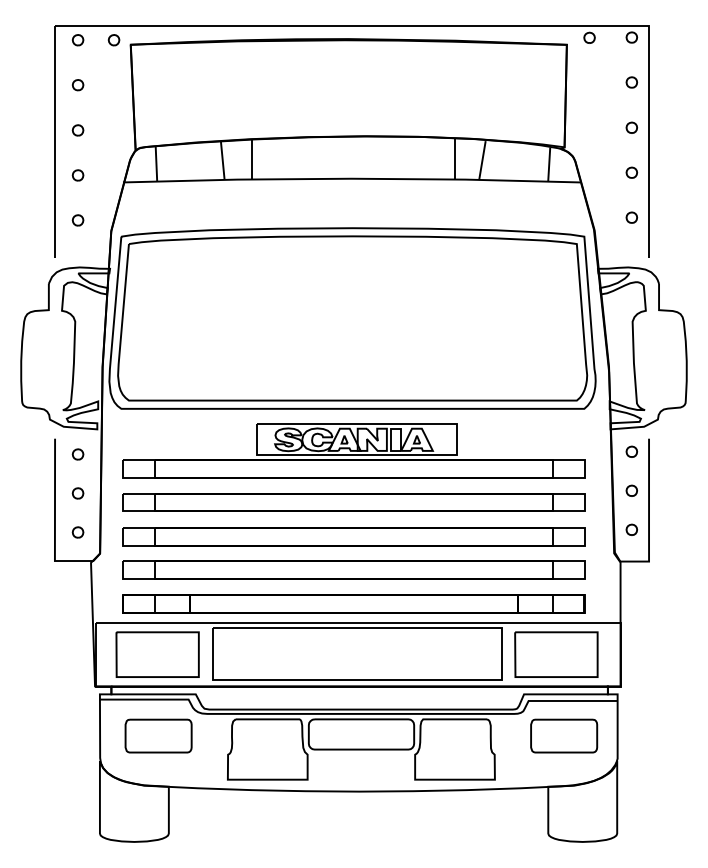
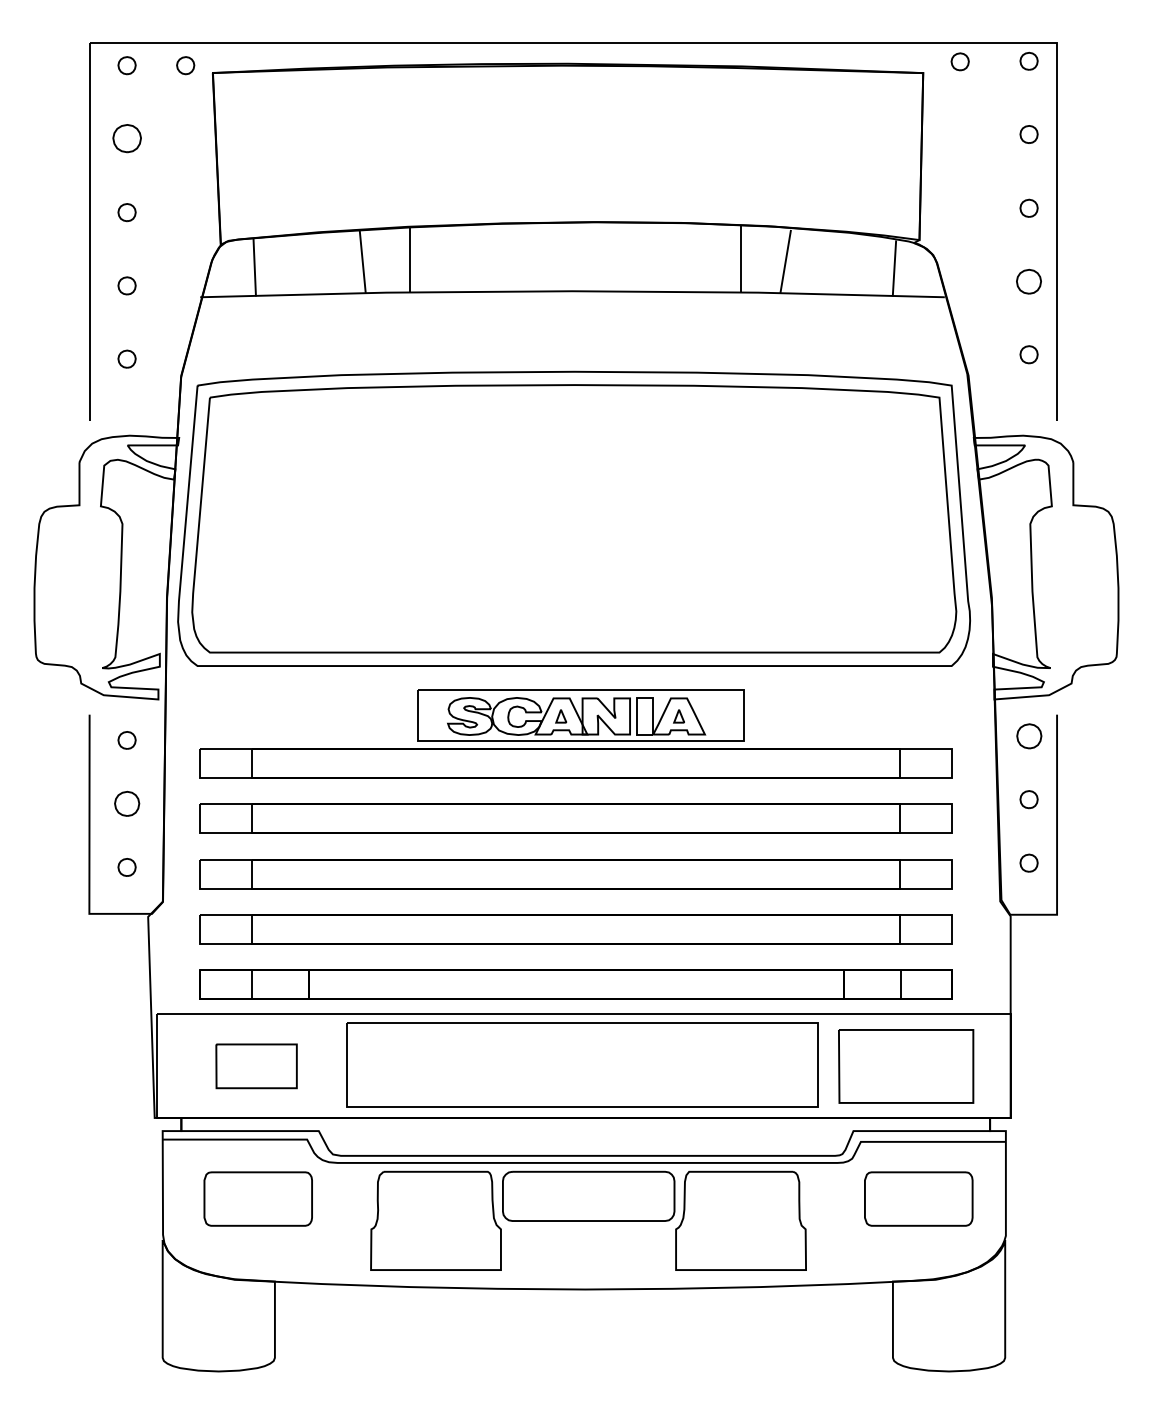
part: (77, 85) -> (126, 139), size x1.6
part: (631, 172) -> (1028, 281), size x1.4
part: (631, 451) -> (1028, 735), size x1.4
part: (77, 493) -> (126, 803), size x1.4
part: (157, 654) -> (256, 1066), size x0.6

